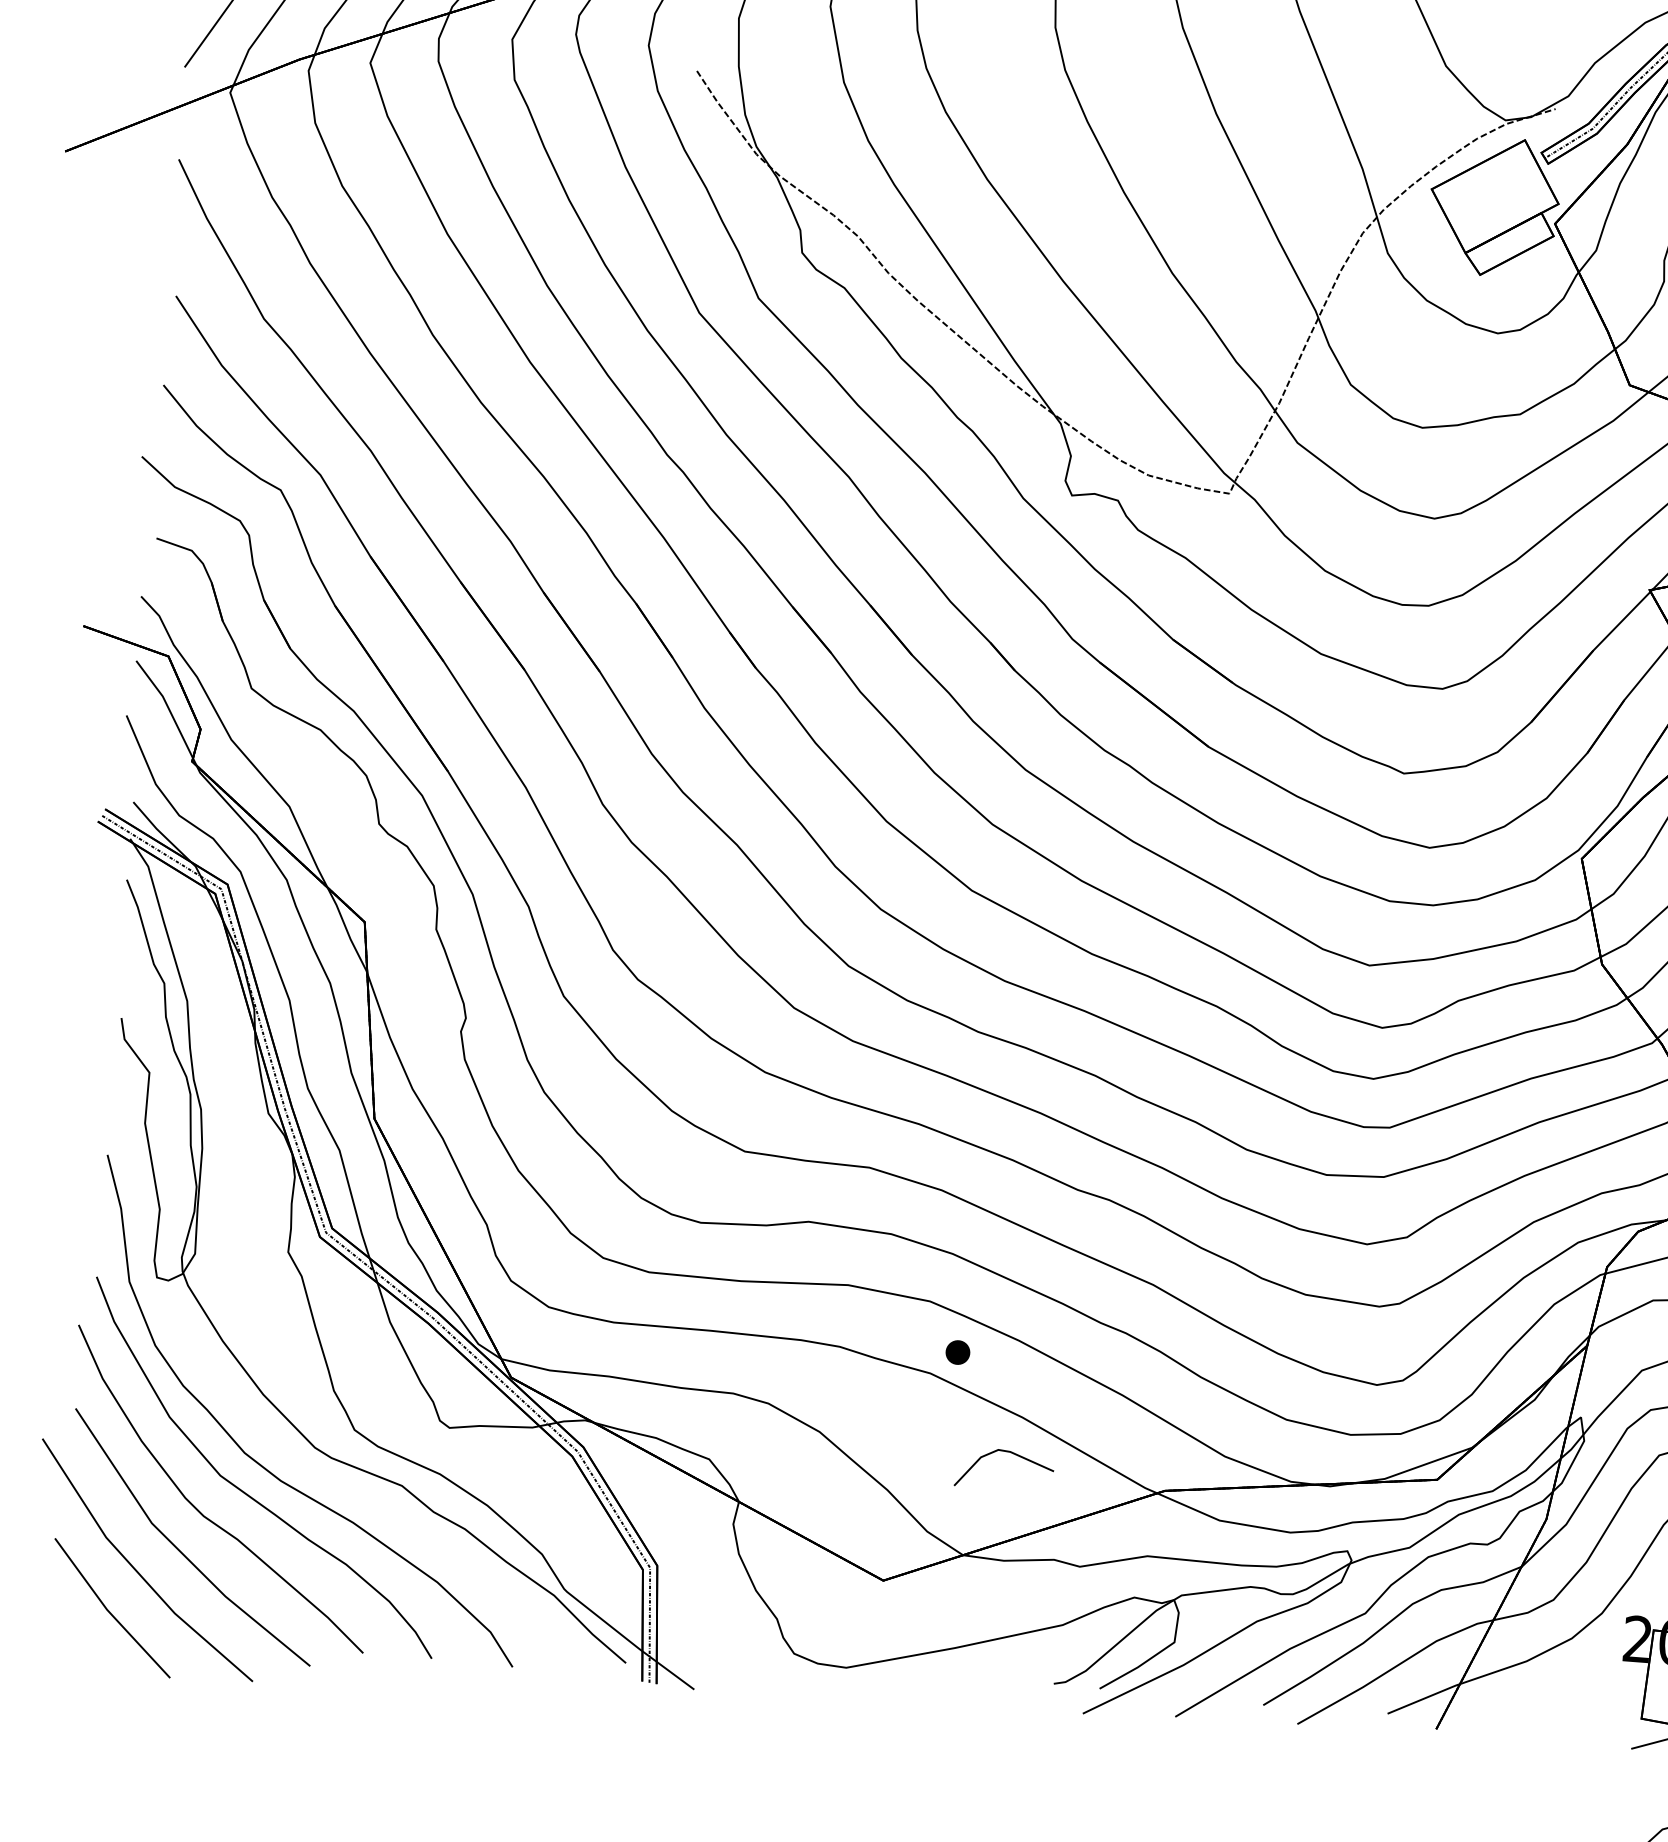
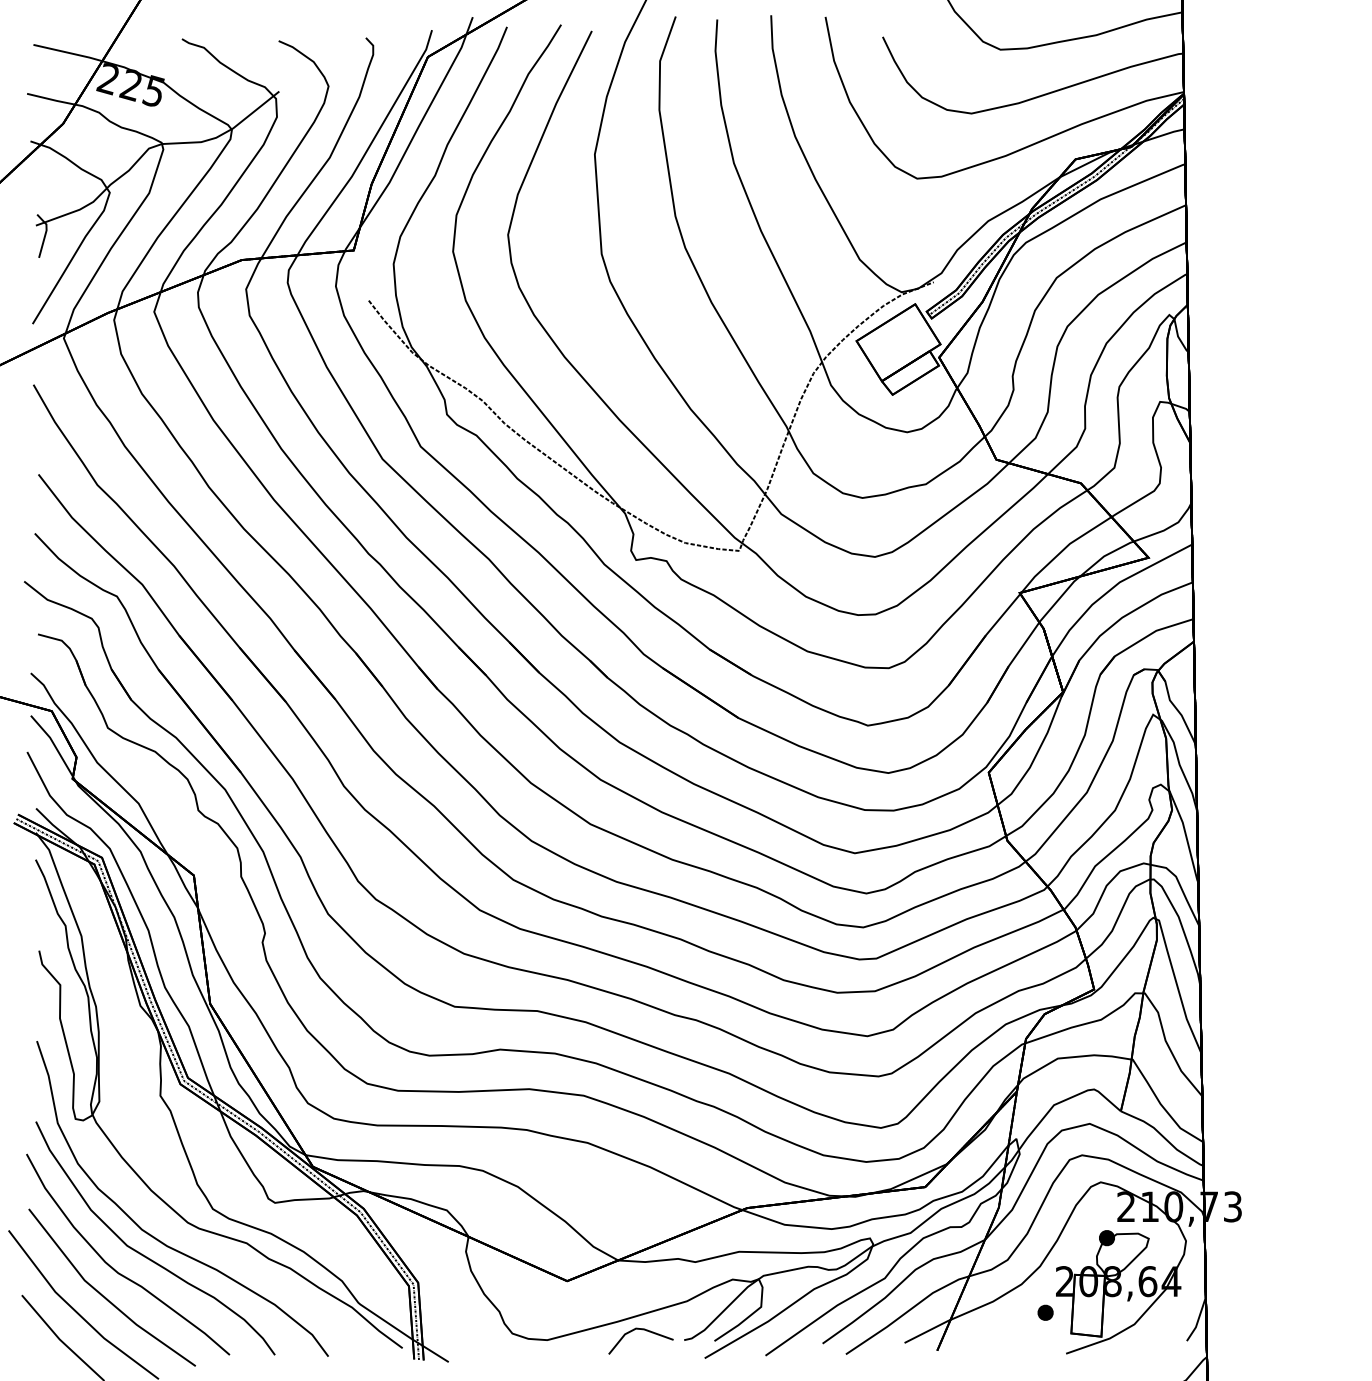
part: (957, 1352) -> (1045, 1312), moved
line: (1007, 1453) -> (642, 1330), moved

